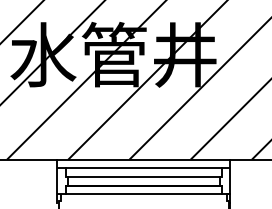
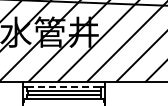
line: (144, 168) -> (64, 86), solid -> dashed

